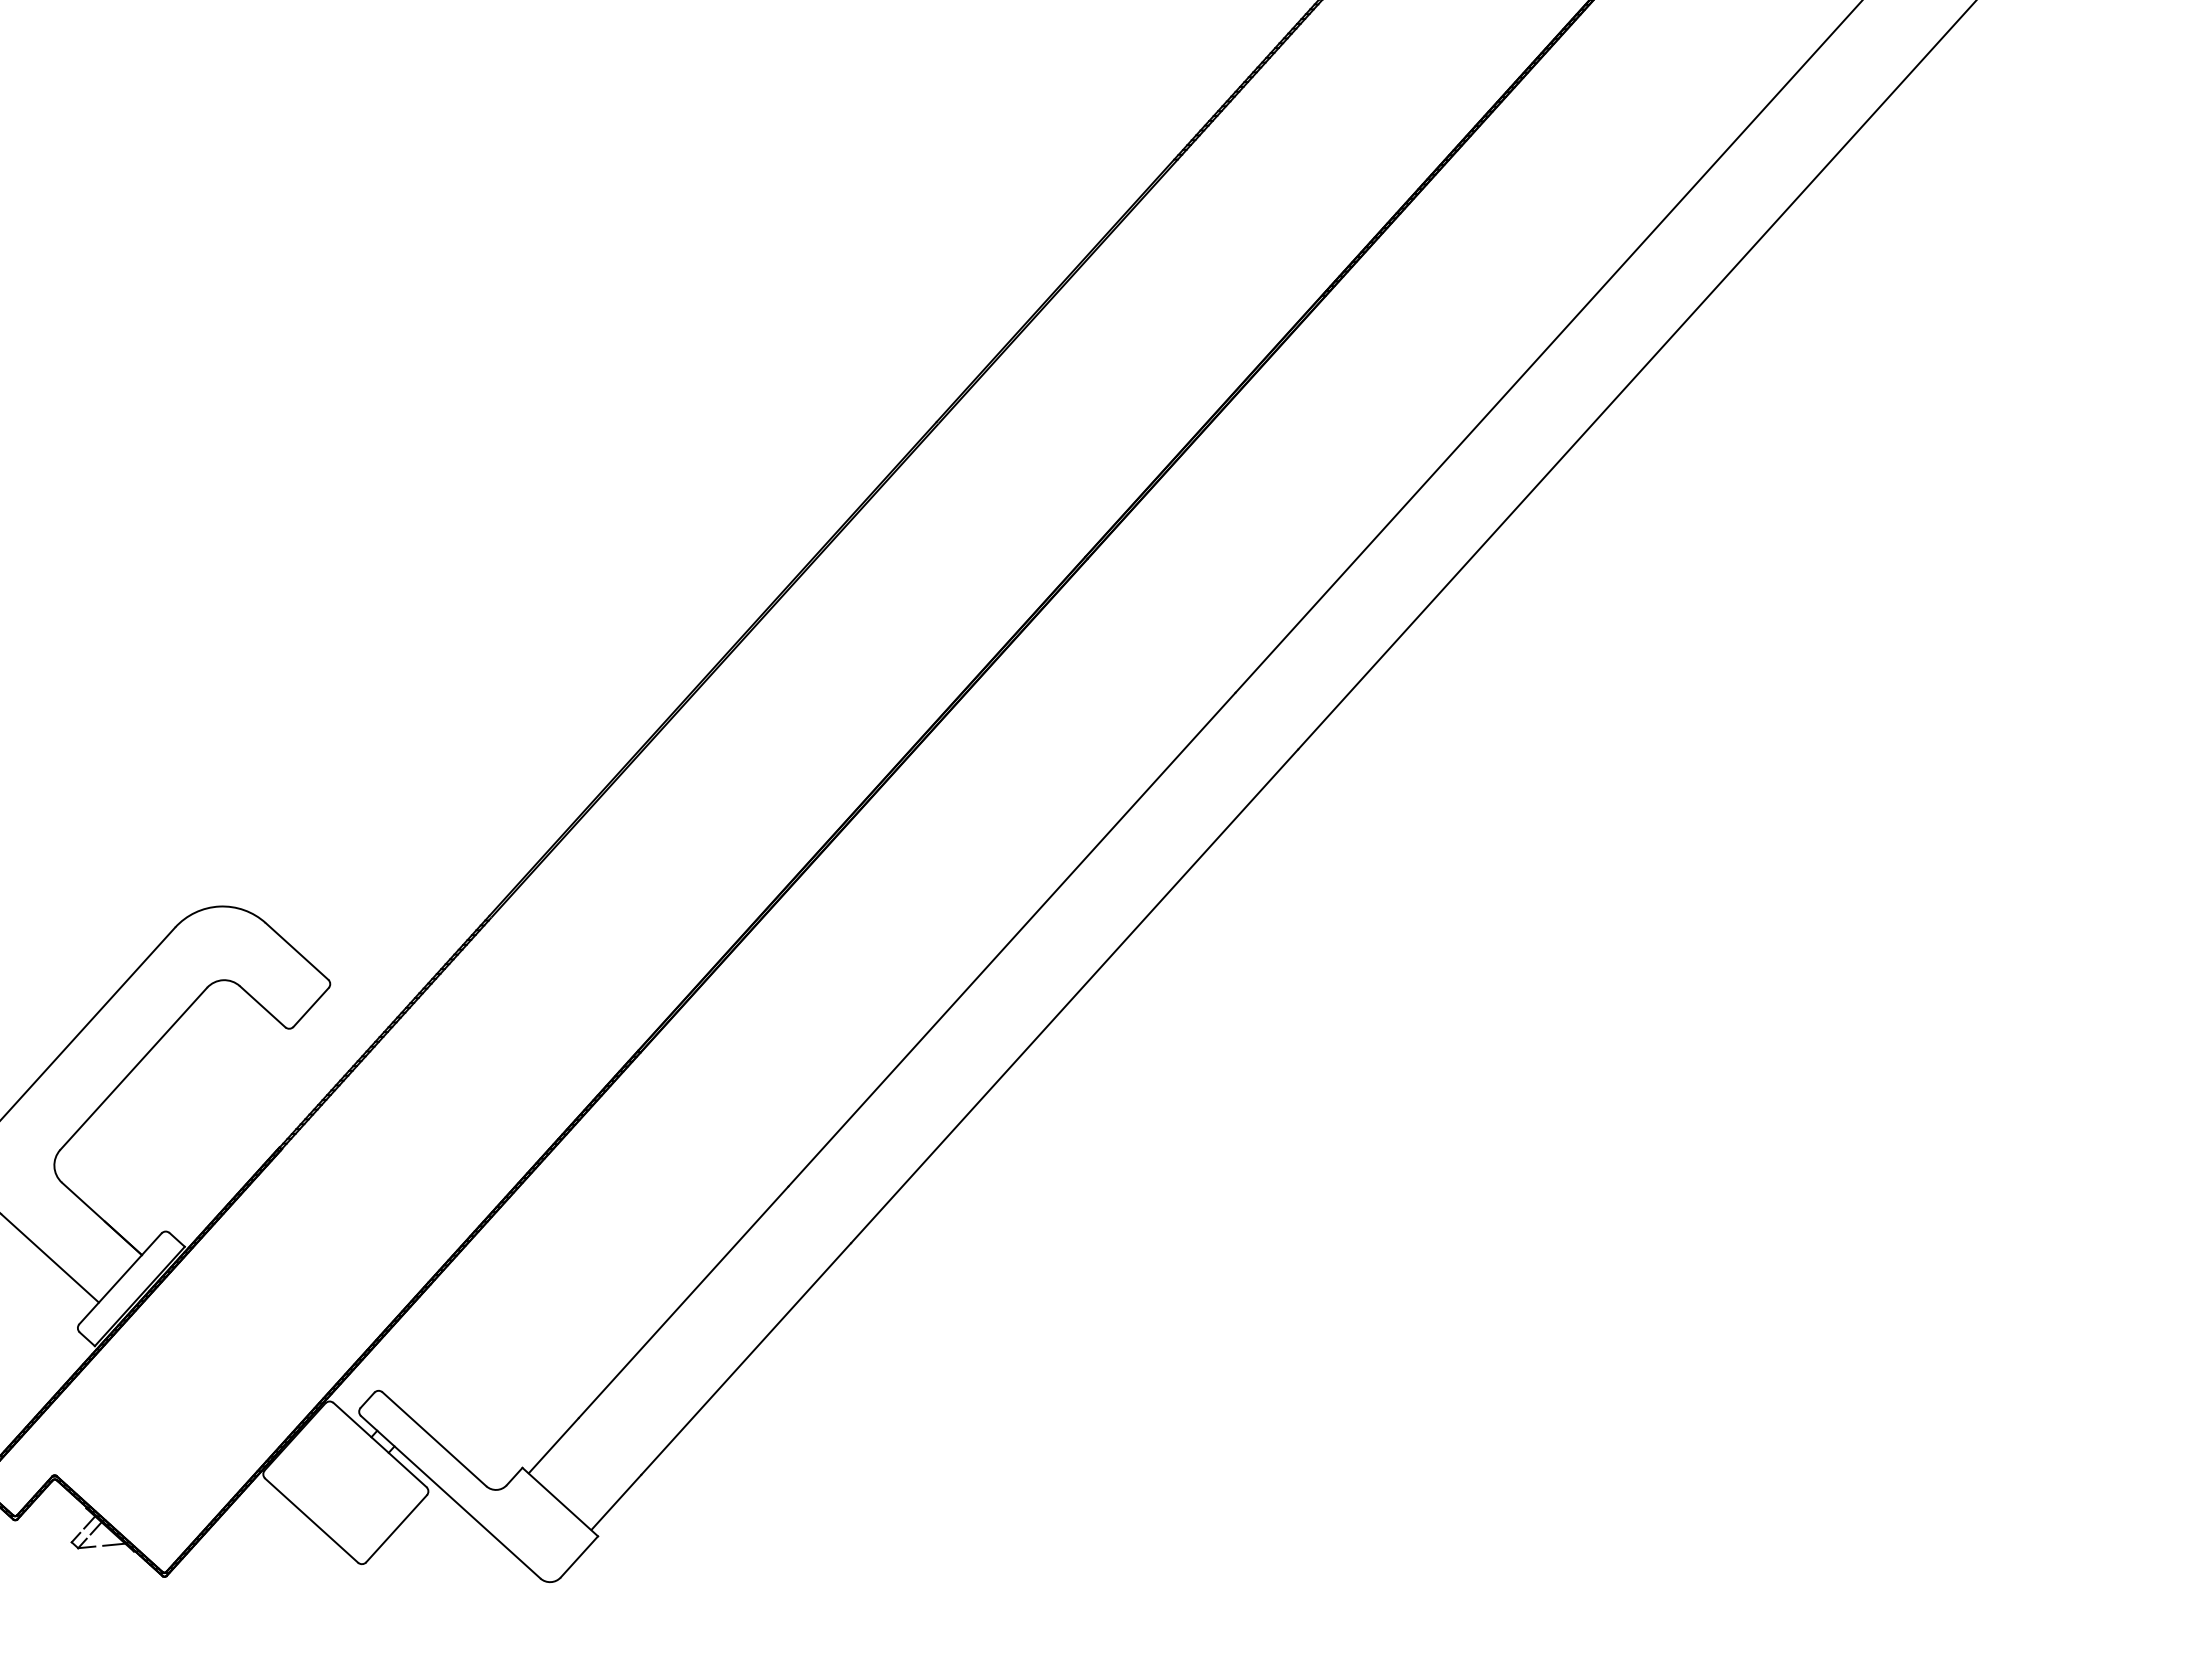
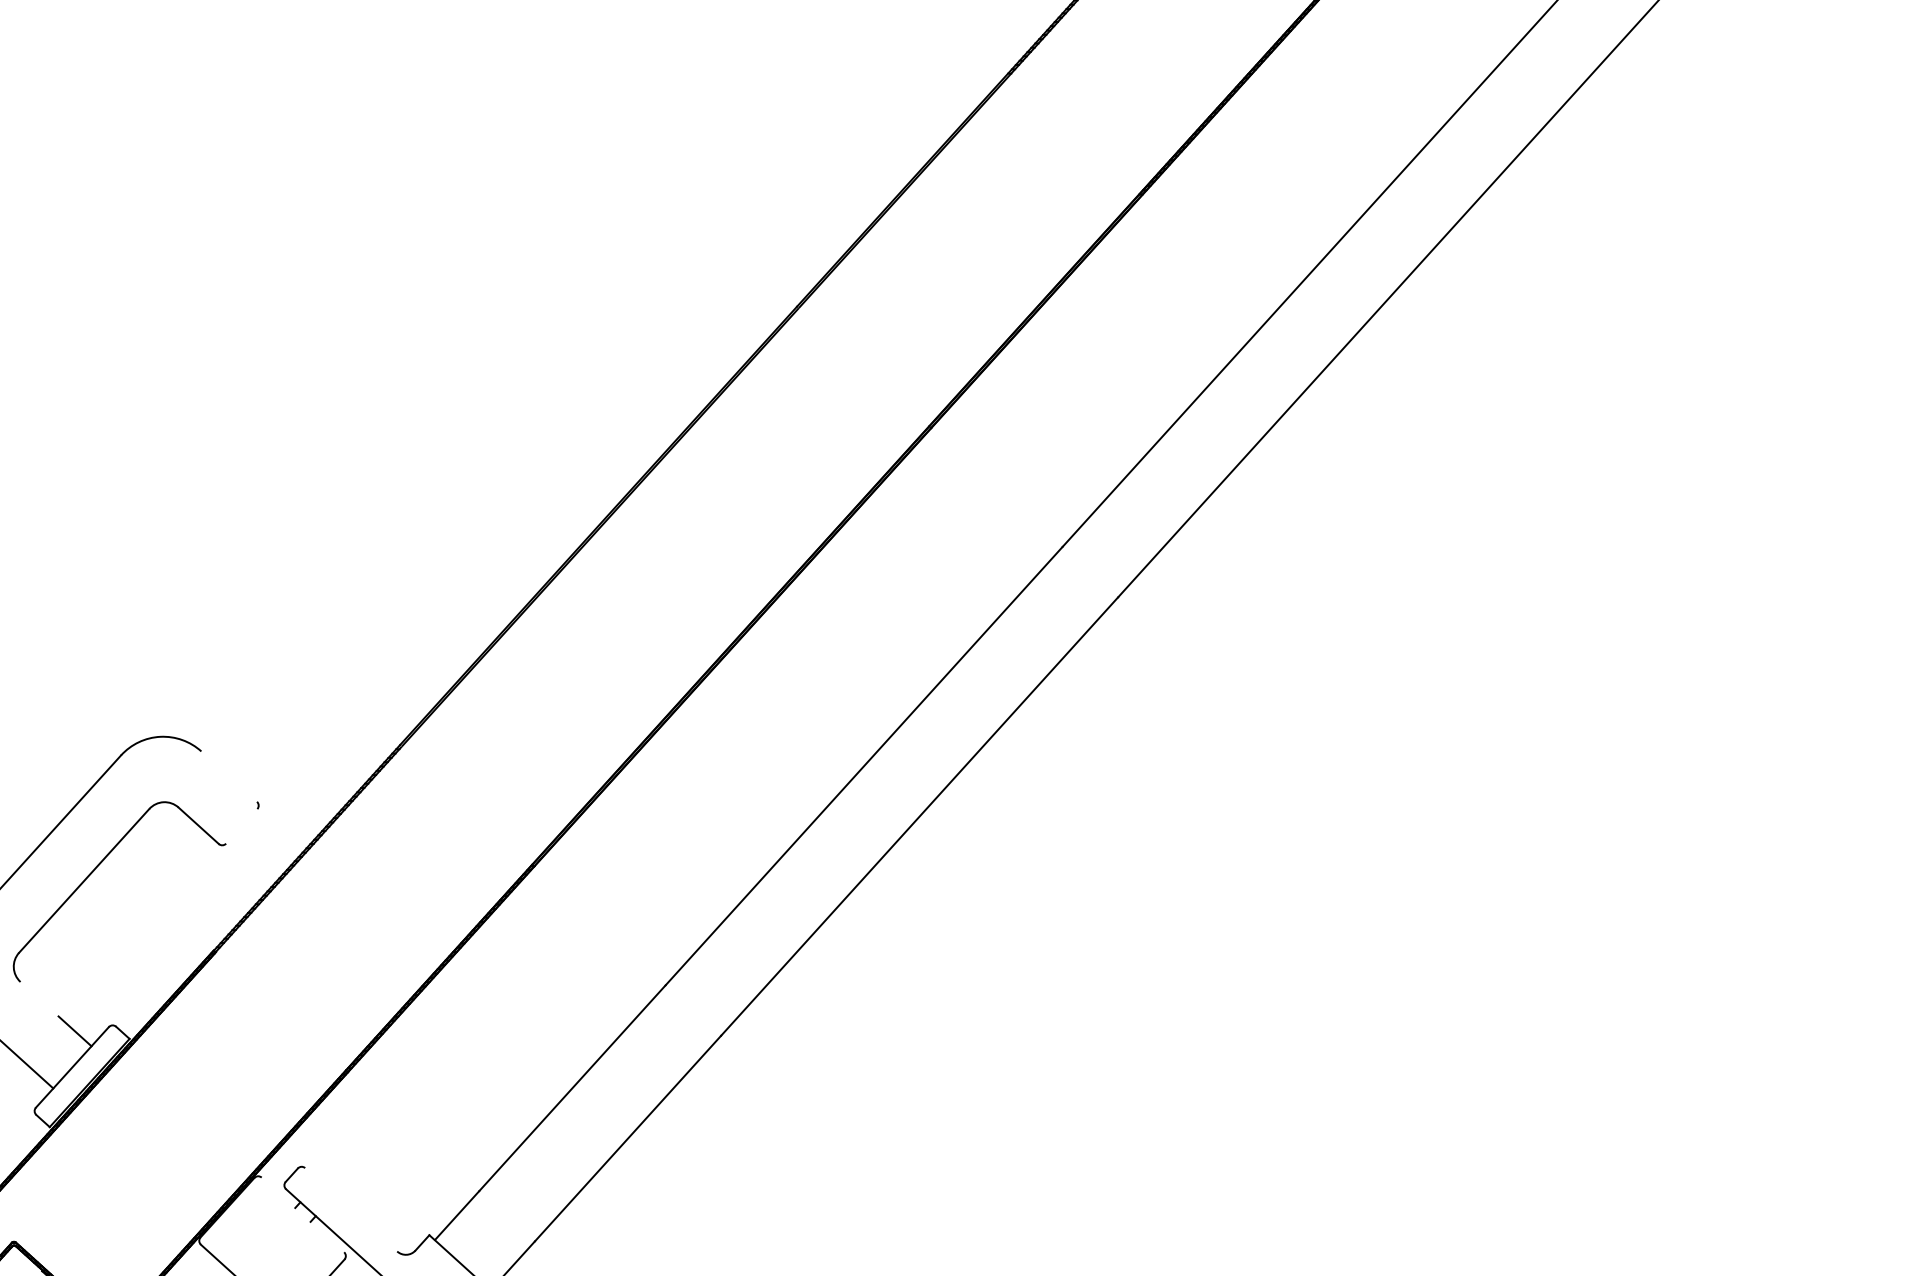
line: (296, 951) -> (228, 776), removed
line: (310, 1007) -> (241, 826), removed
line: (101, 1218) -> (55, 1013), removed
line: (434, 1439) -> (351, 1210), removed
line: (379, 1445) -> (302, 1215), removed

